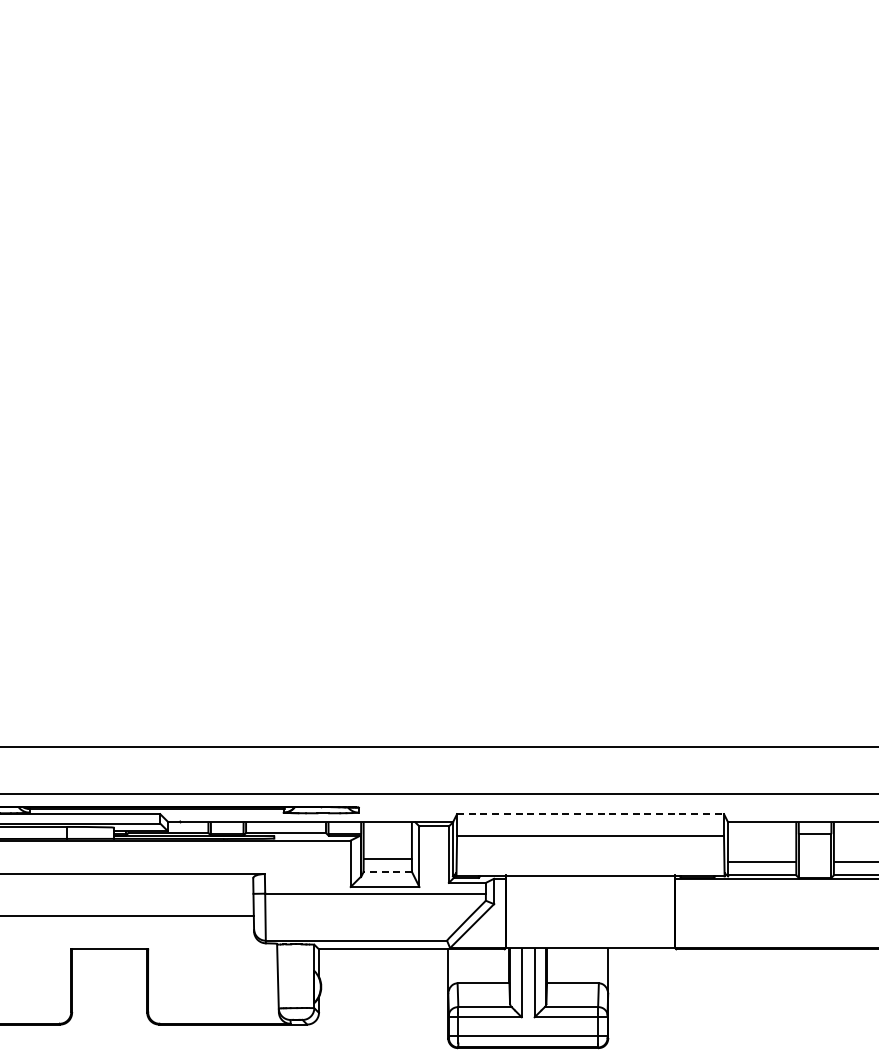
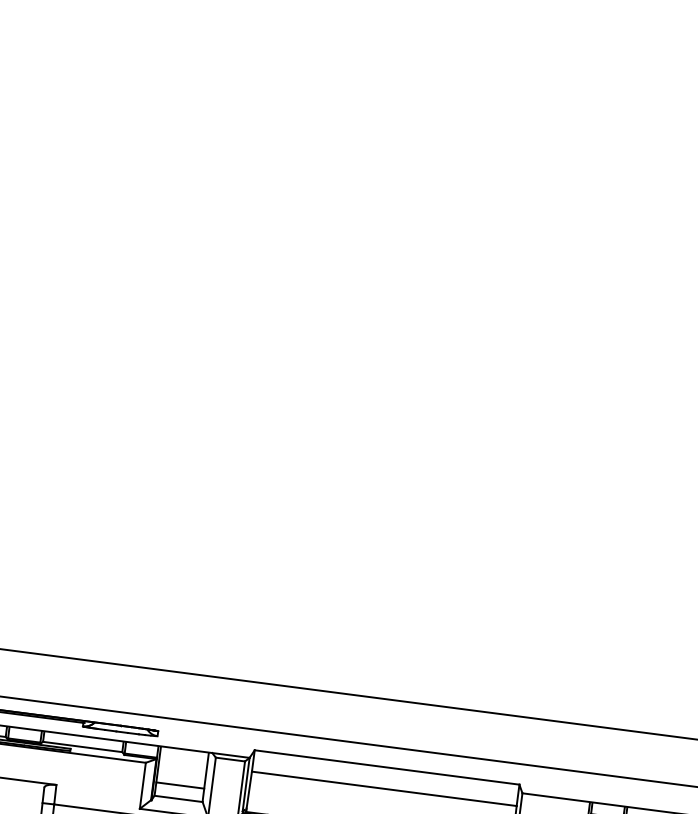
line: (591, 814) -> (387, 767), dashed -> solid
line: (387, 872) -> (178, 799), dashed -> solid

